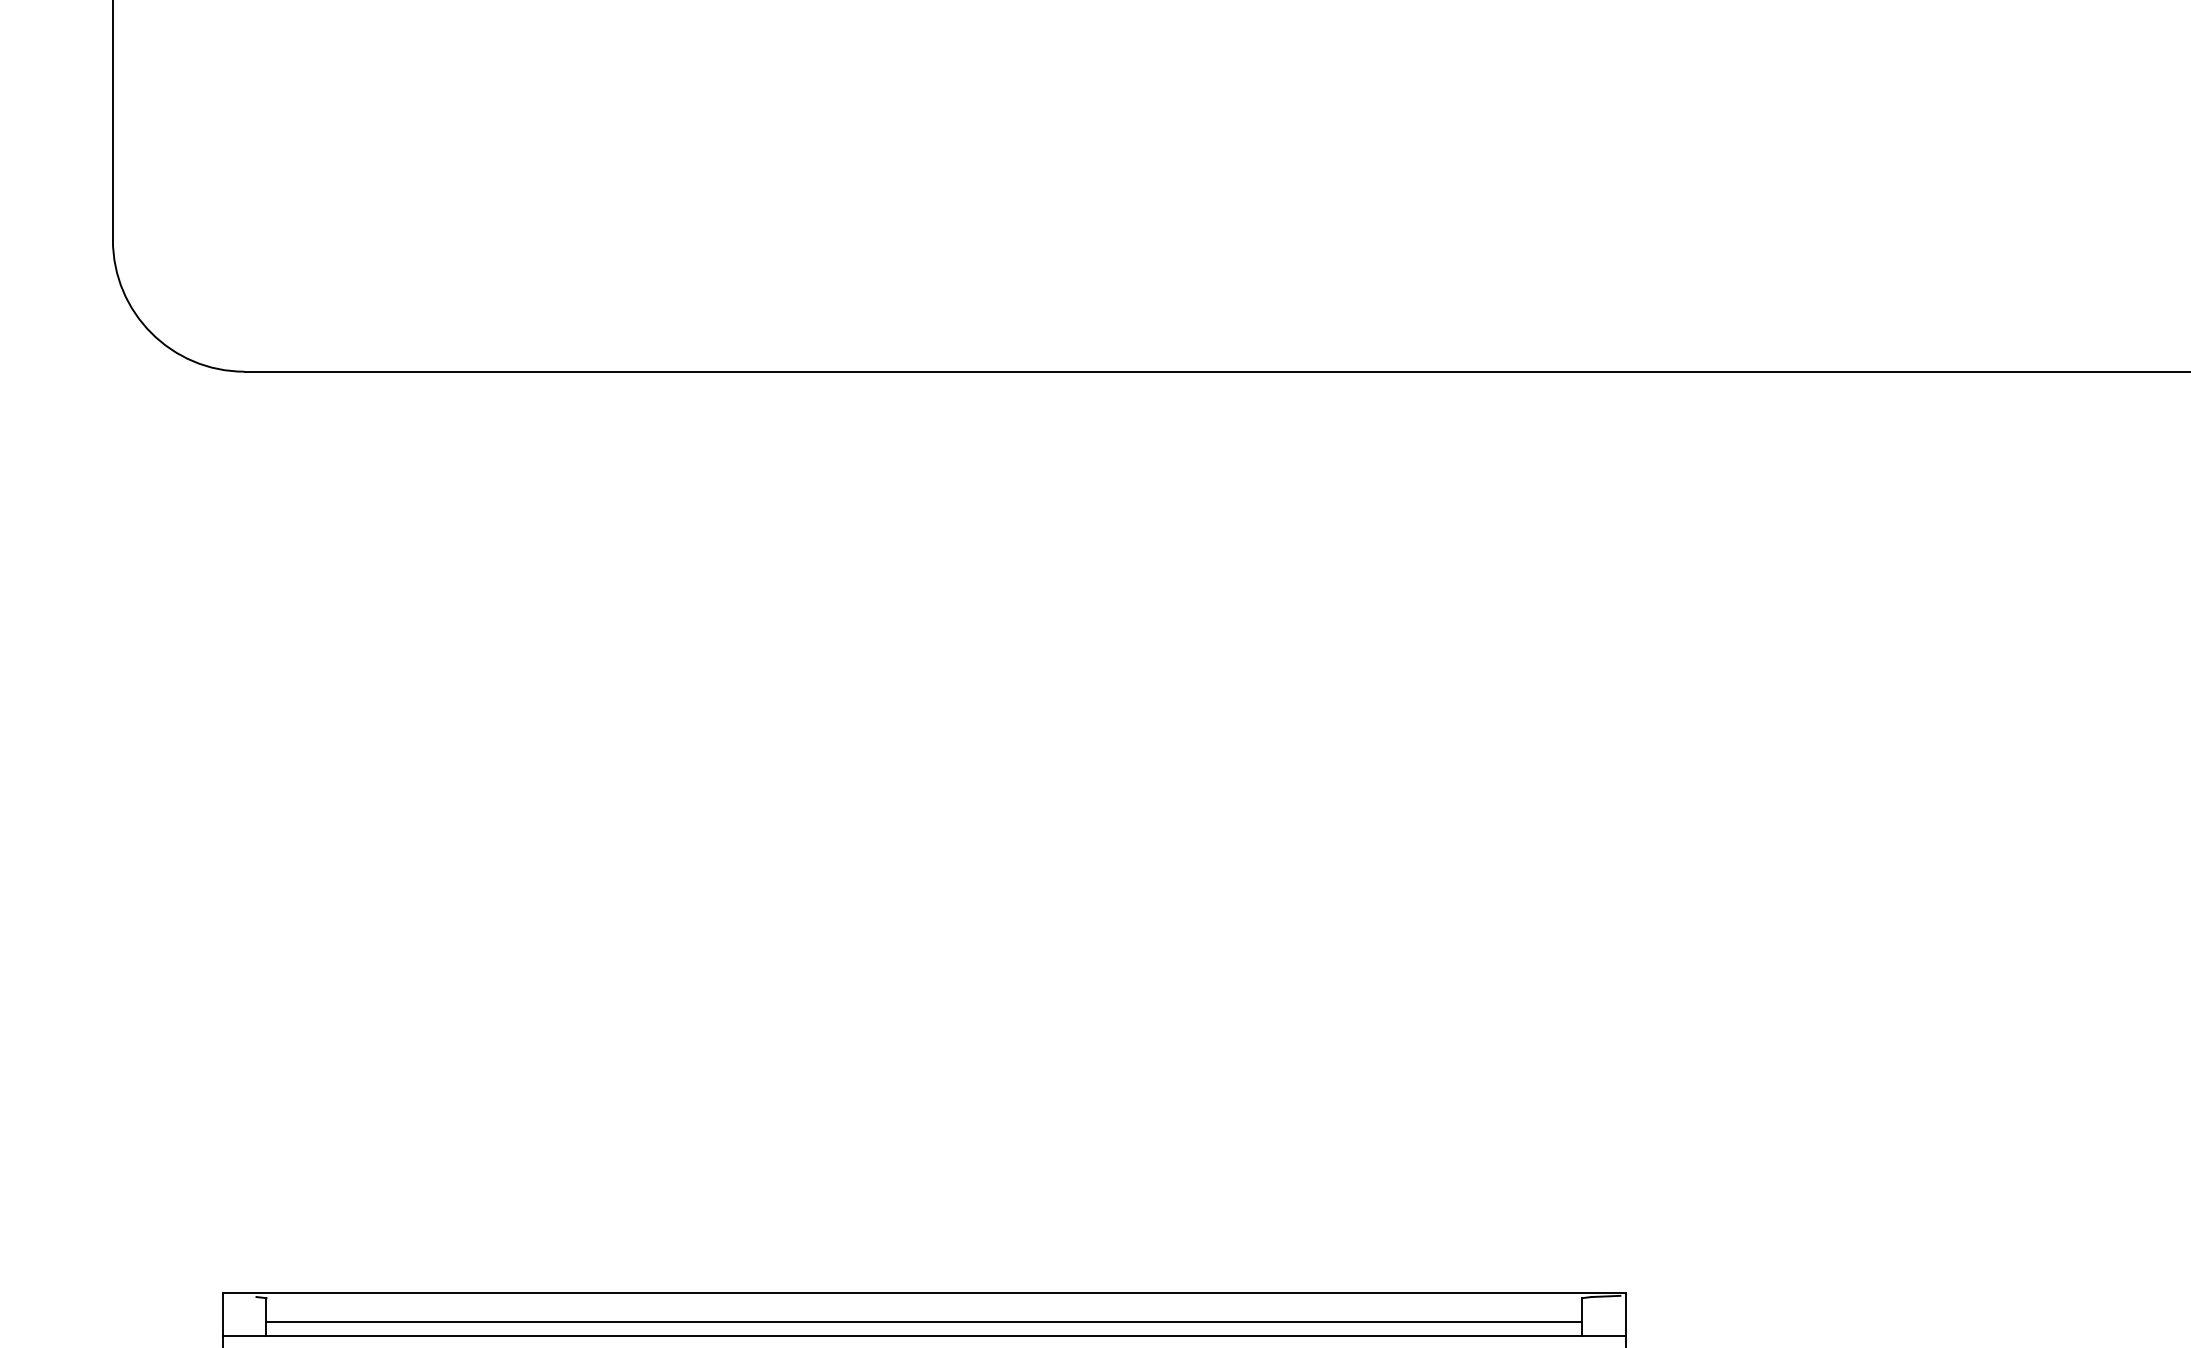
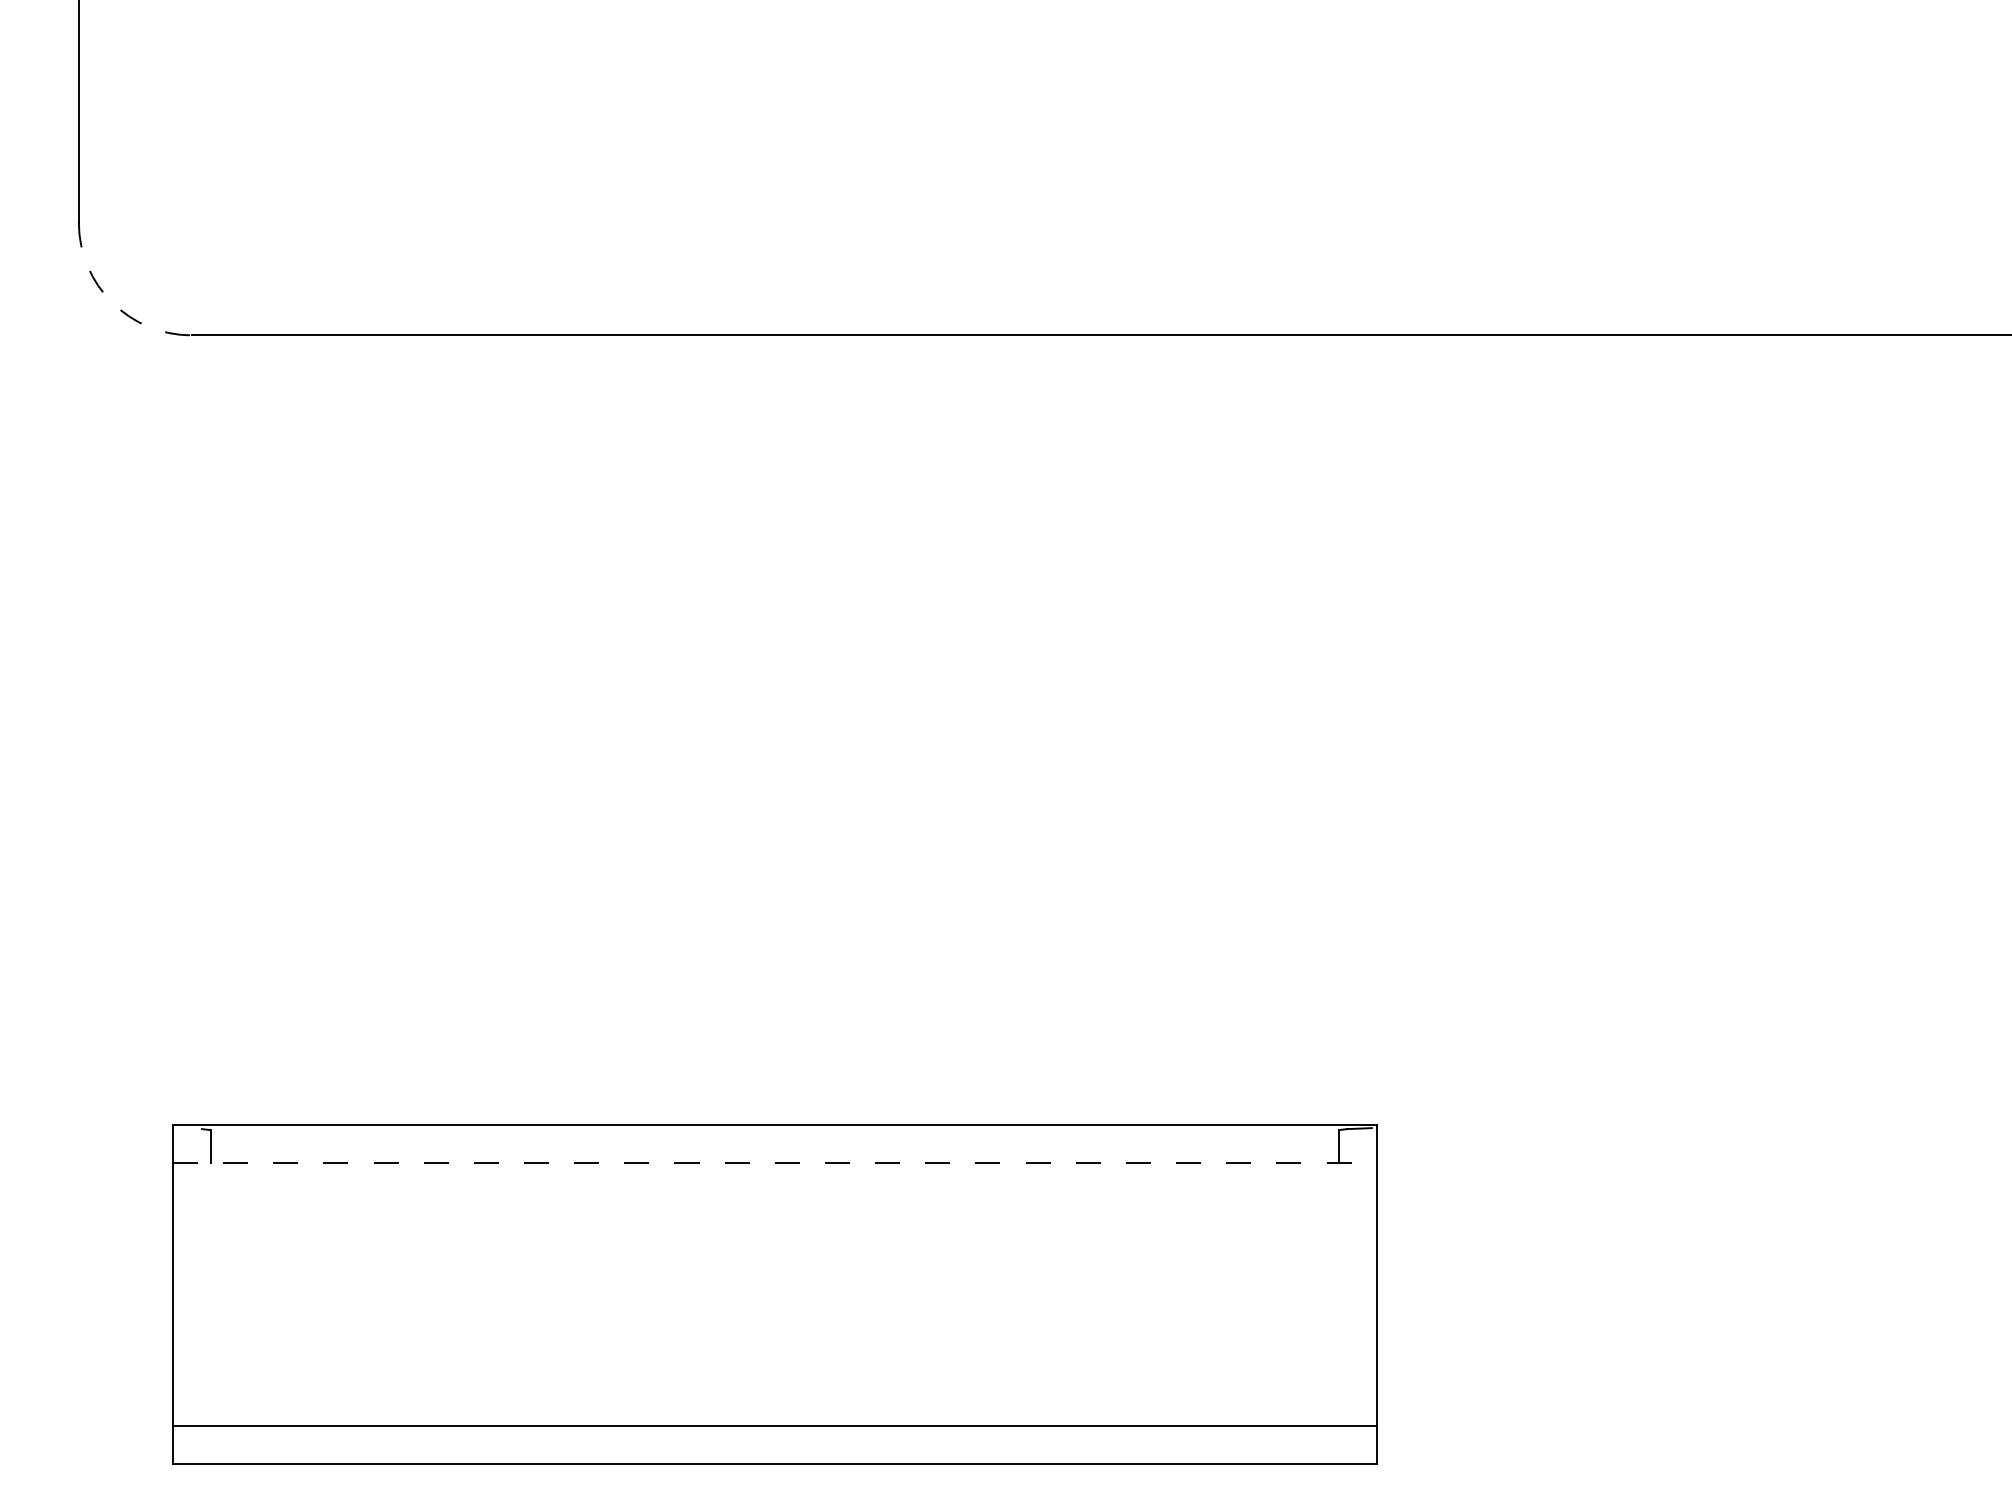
arc: (151, 333) -> (111, 302), solid -> dashed
line: (923, 1321) -> (774, 1150), removed
line: (923, 1335) -> (774, 1162), solid -> dashed

